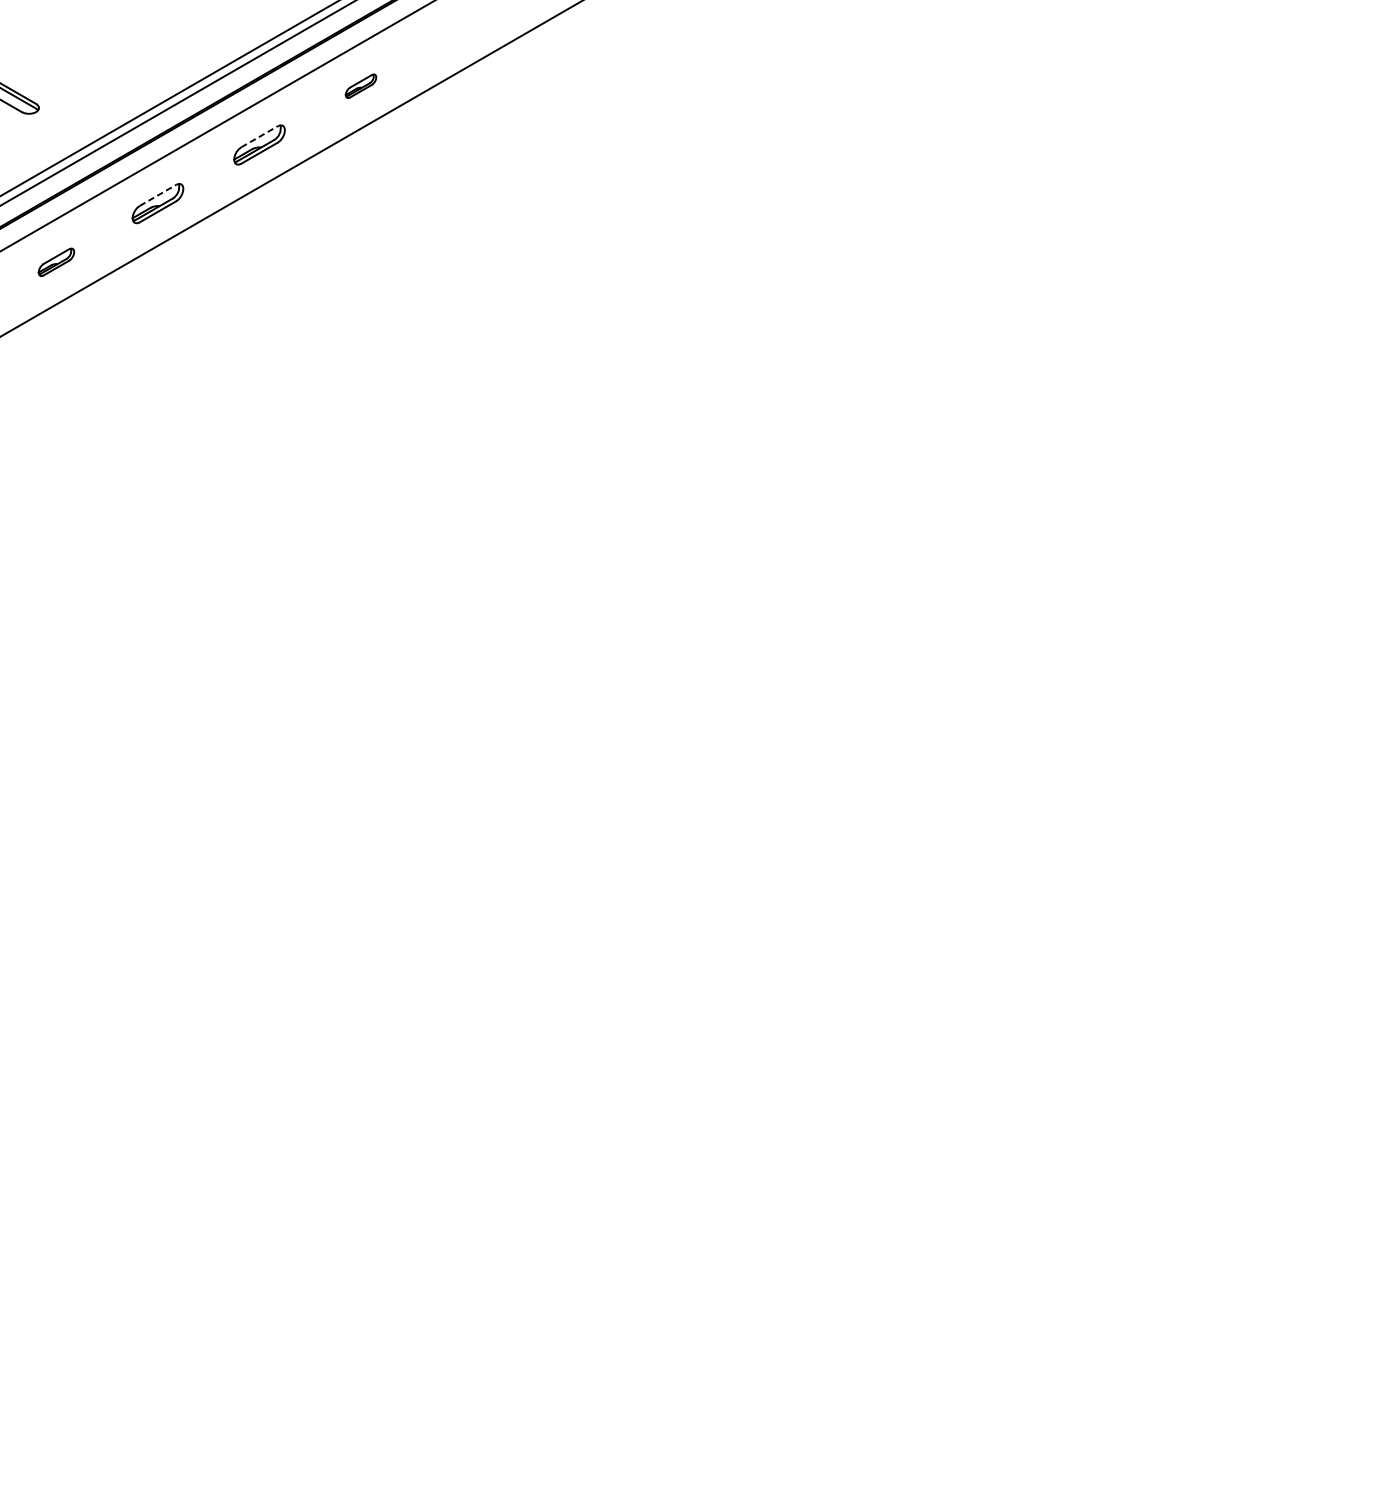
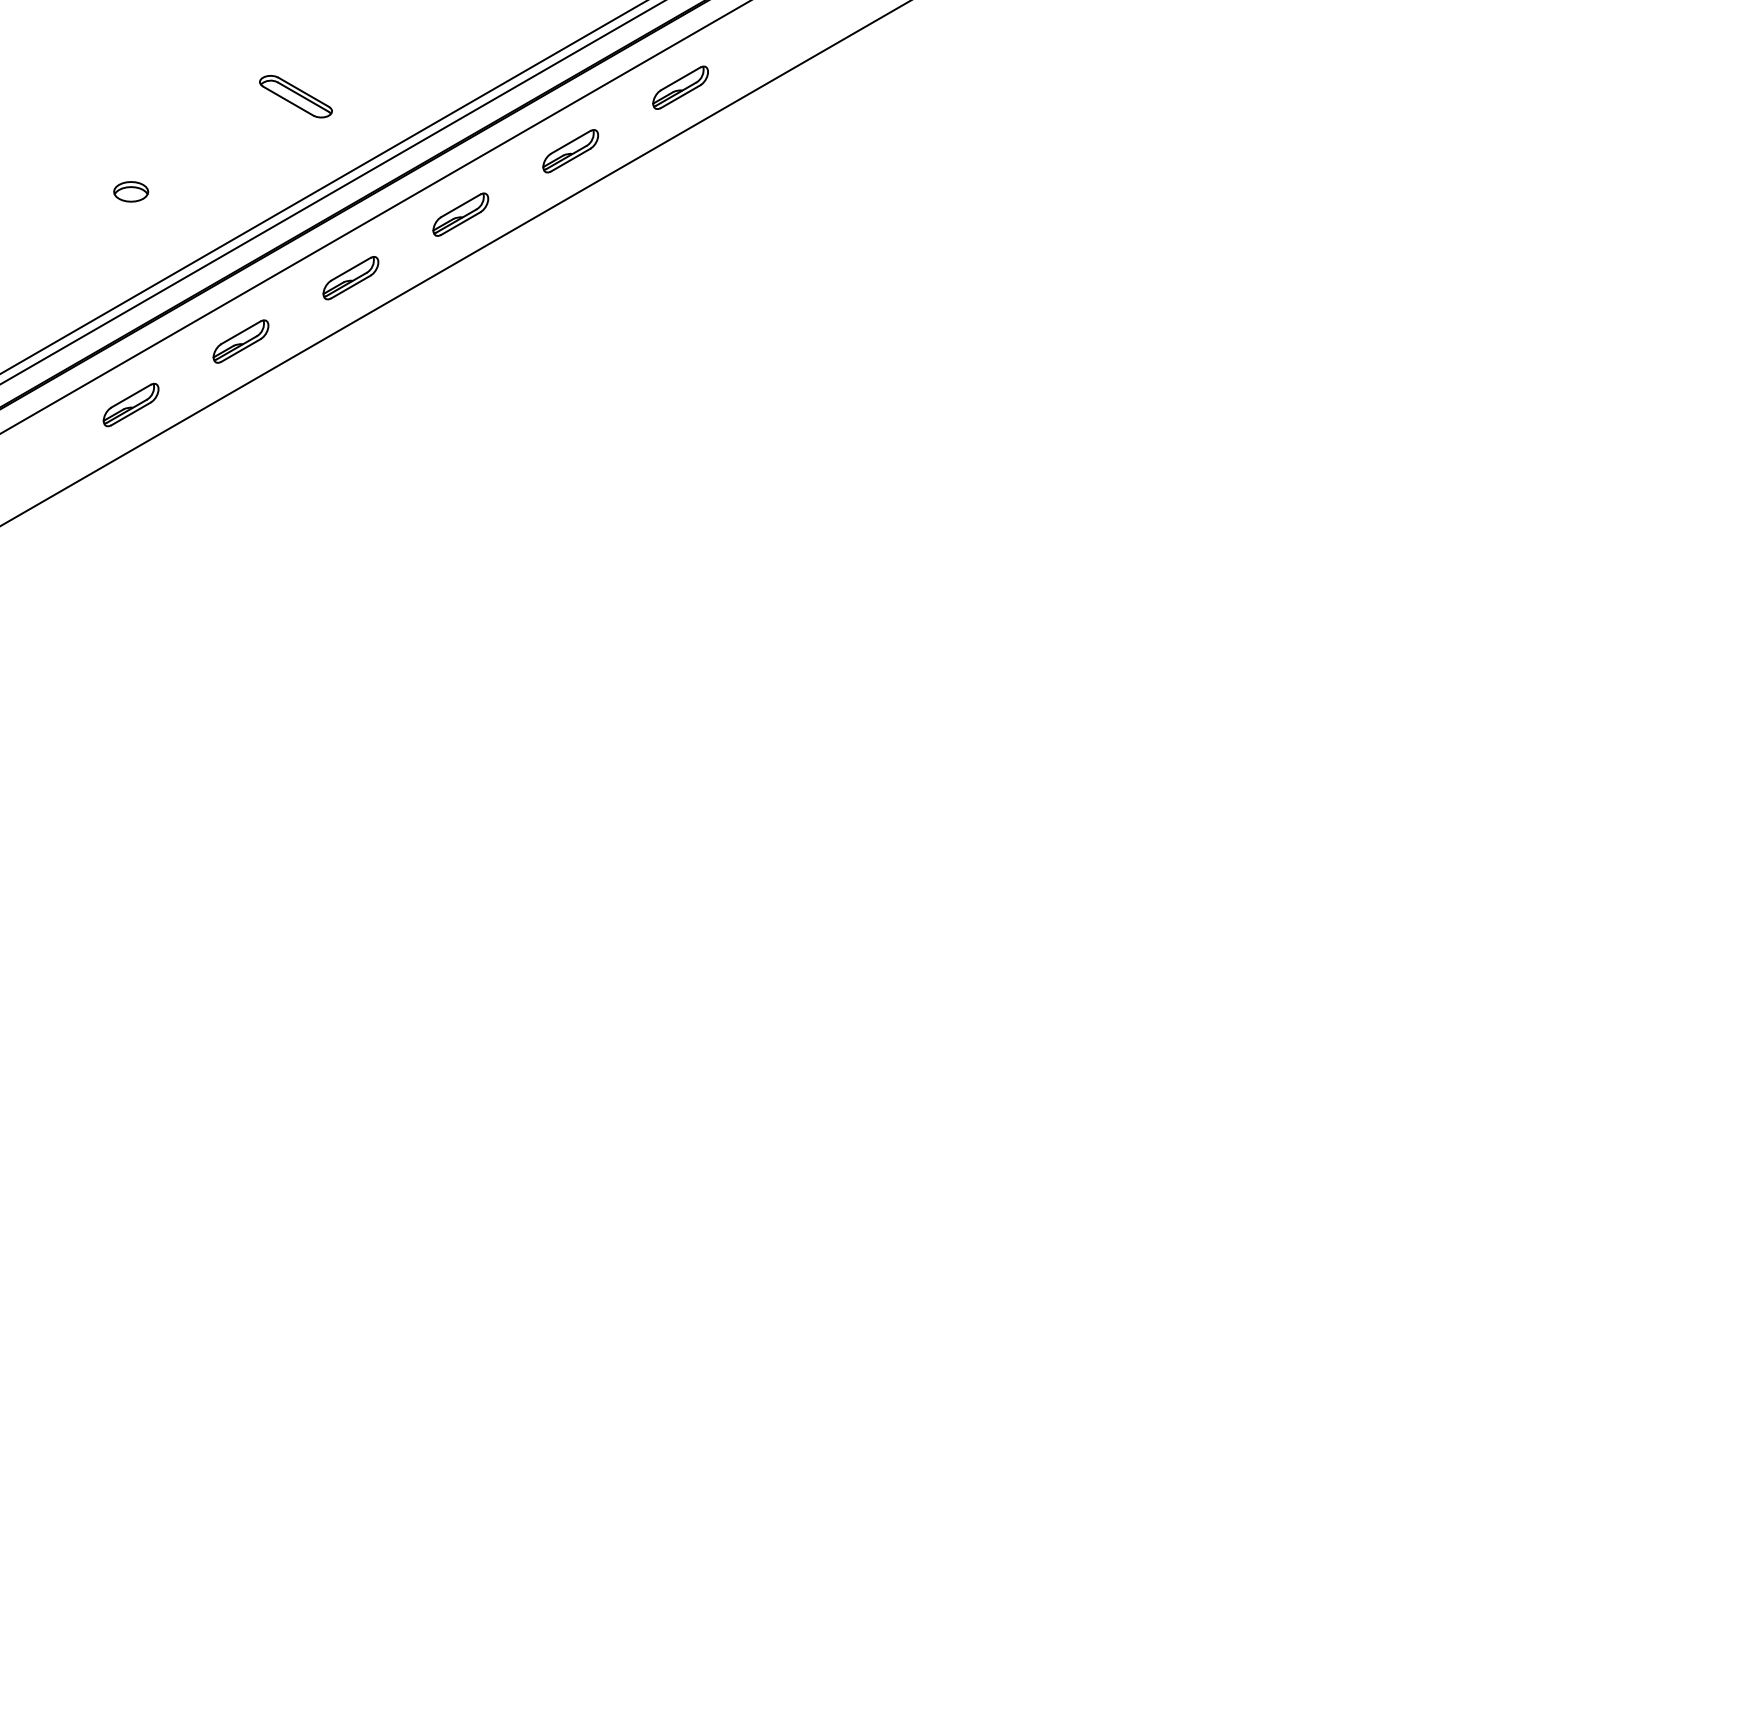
part: (360, 86) -> (680, 87), size x1.67
line: (259, 136) -> (570, 142), dashed -> solid
line: (157, 195) -> (460, 205), dashed -> solid
part: (56, 262) -> (350, 278), size x1.43

